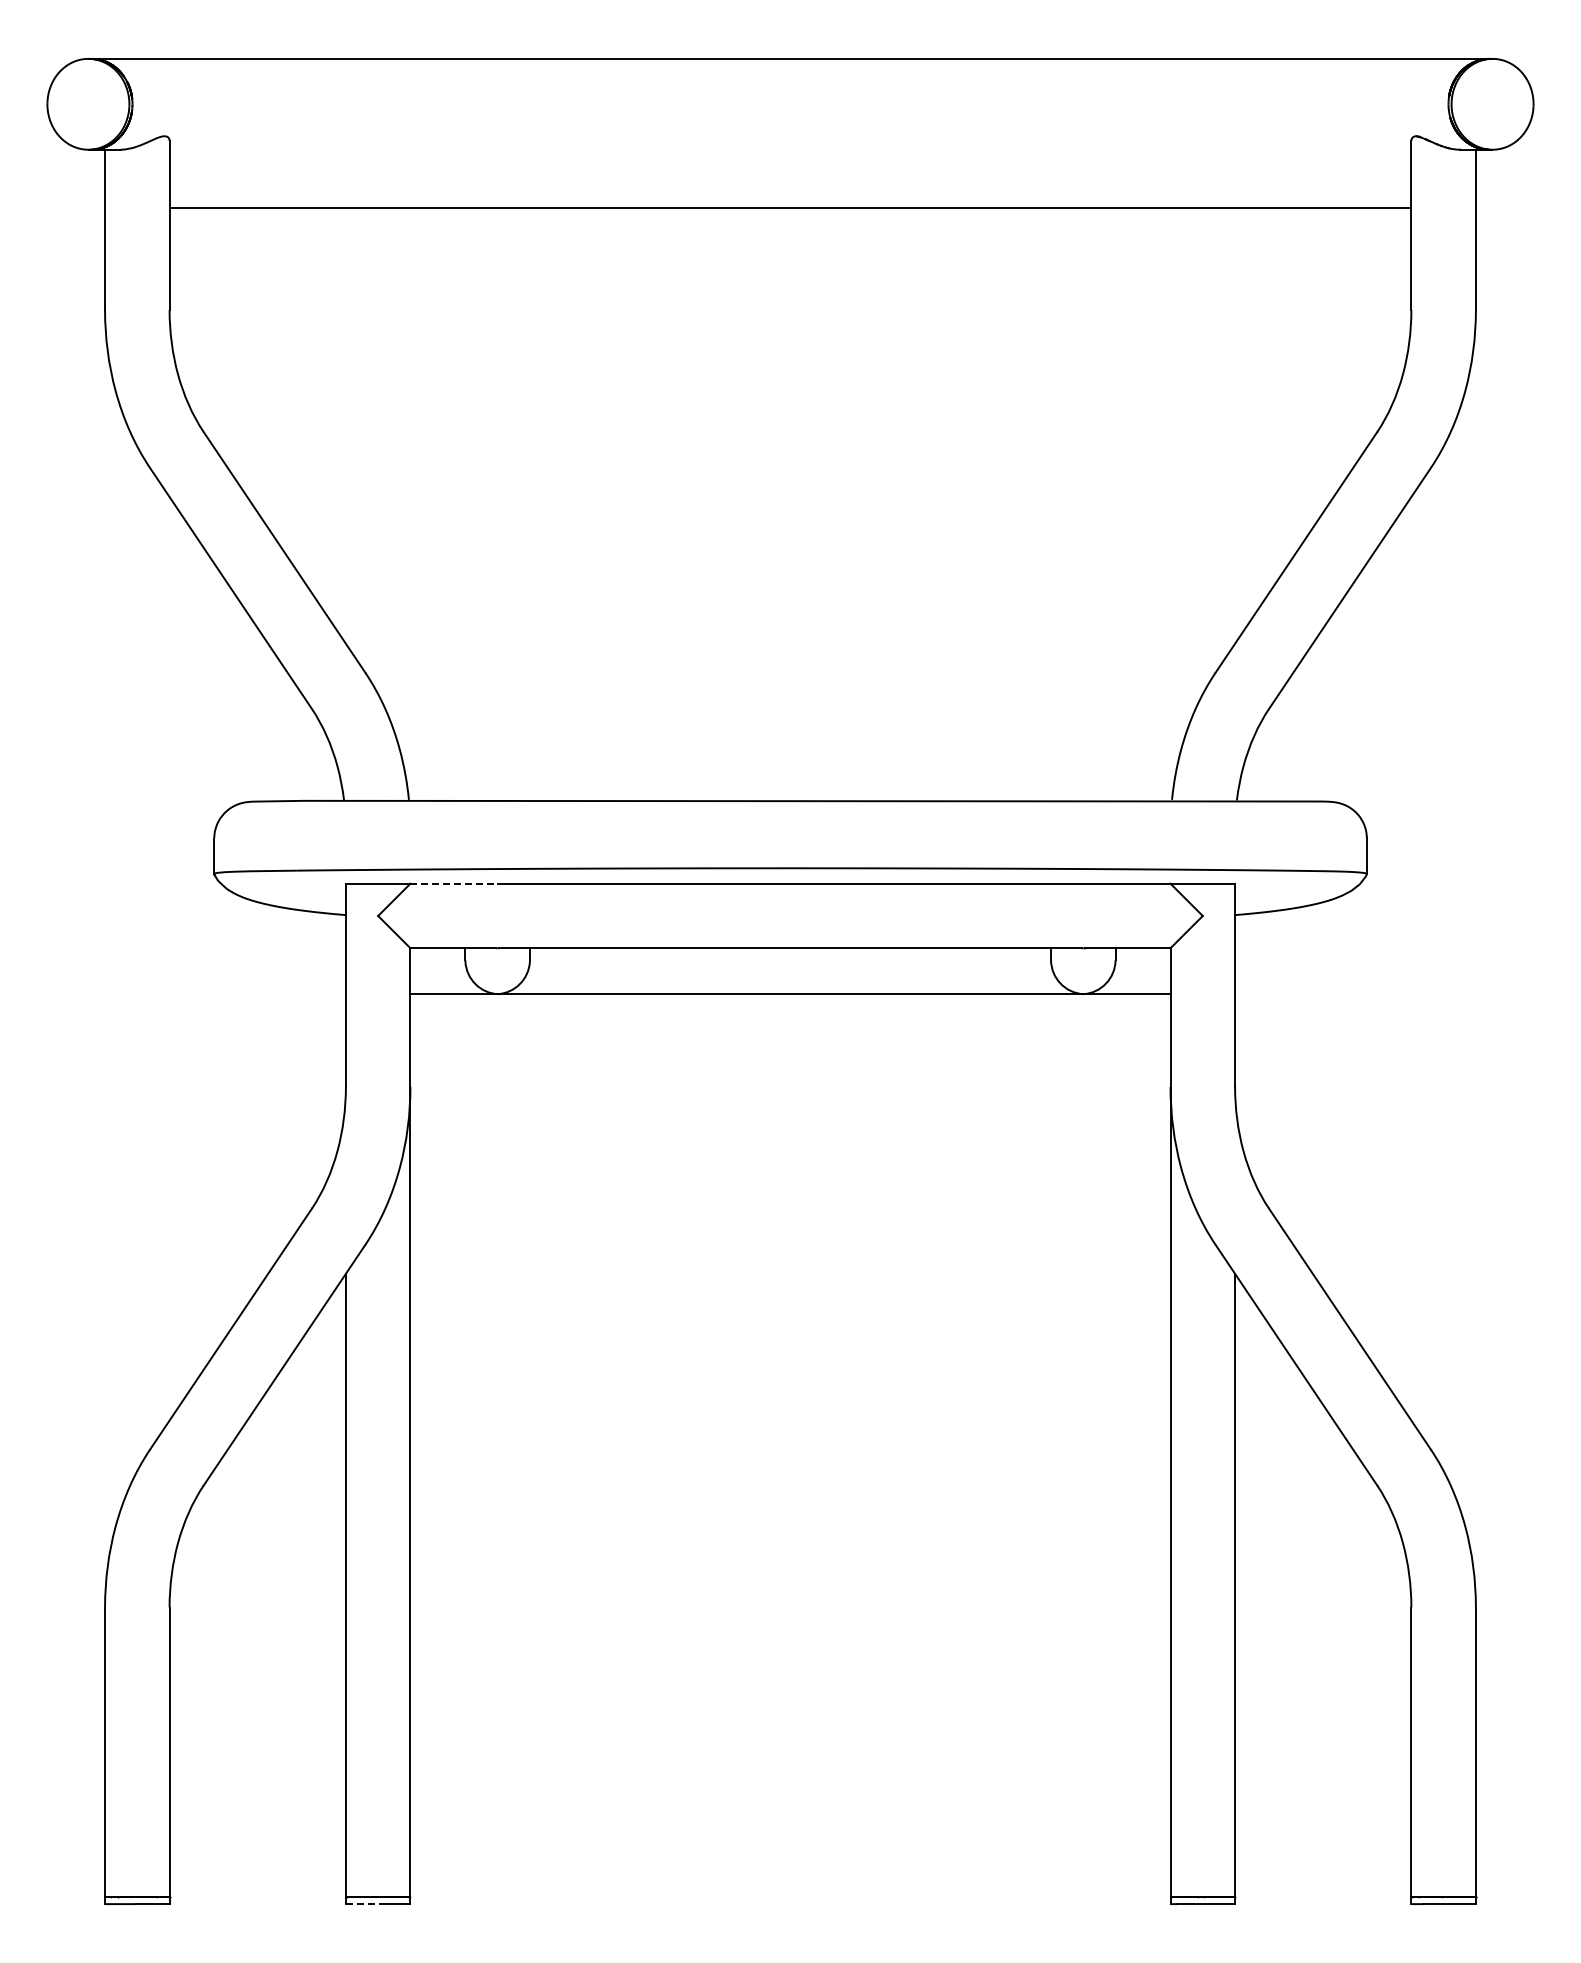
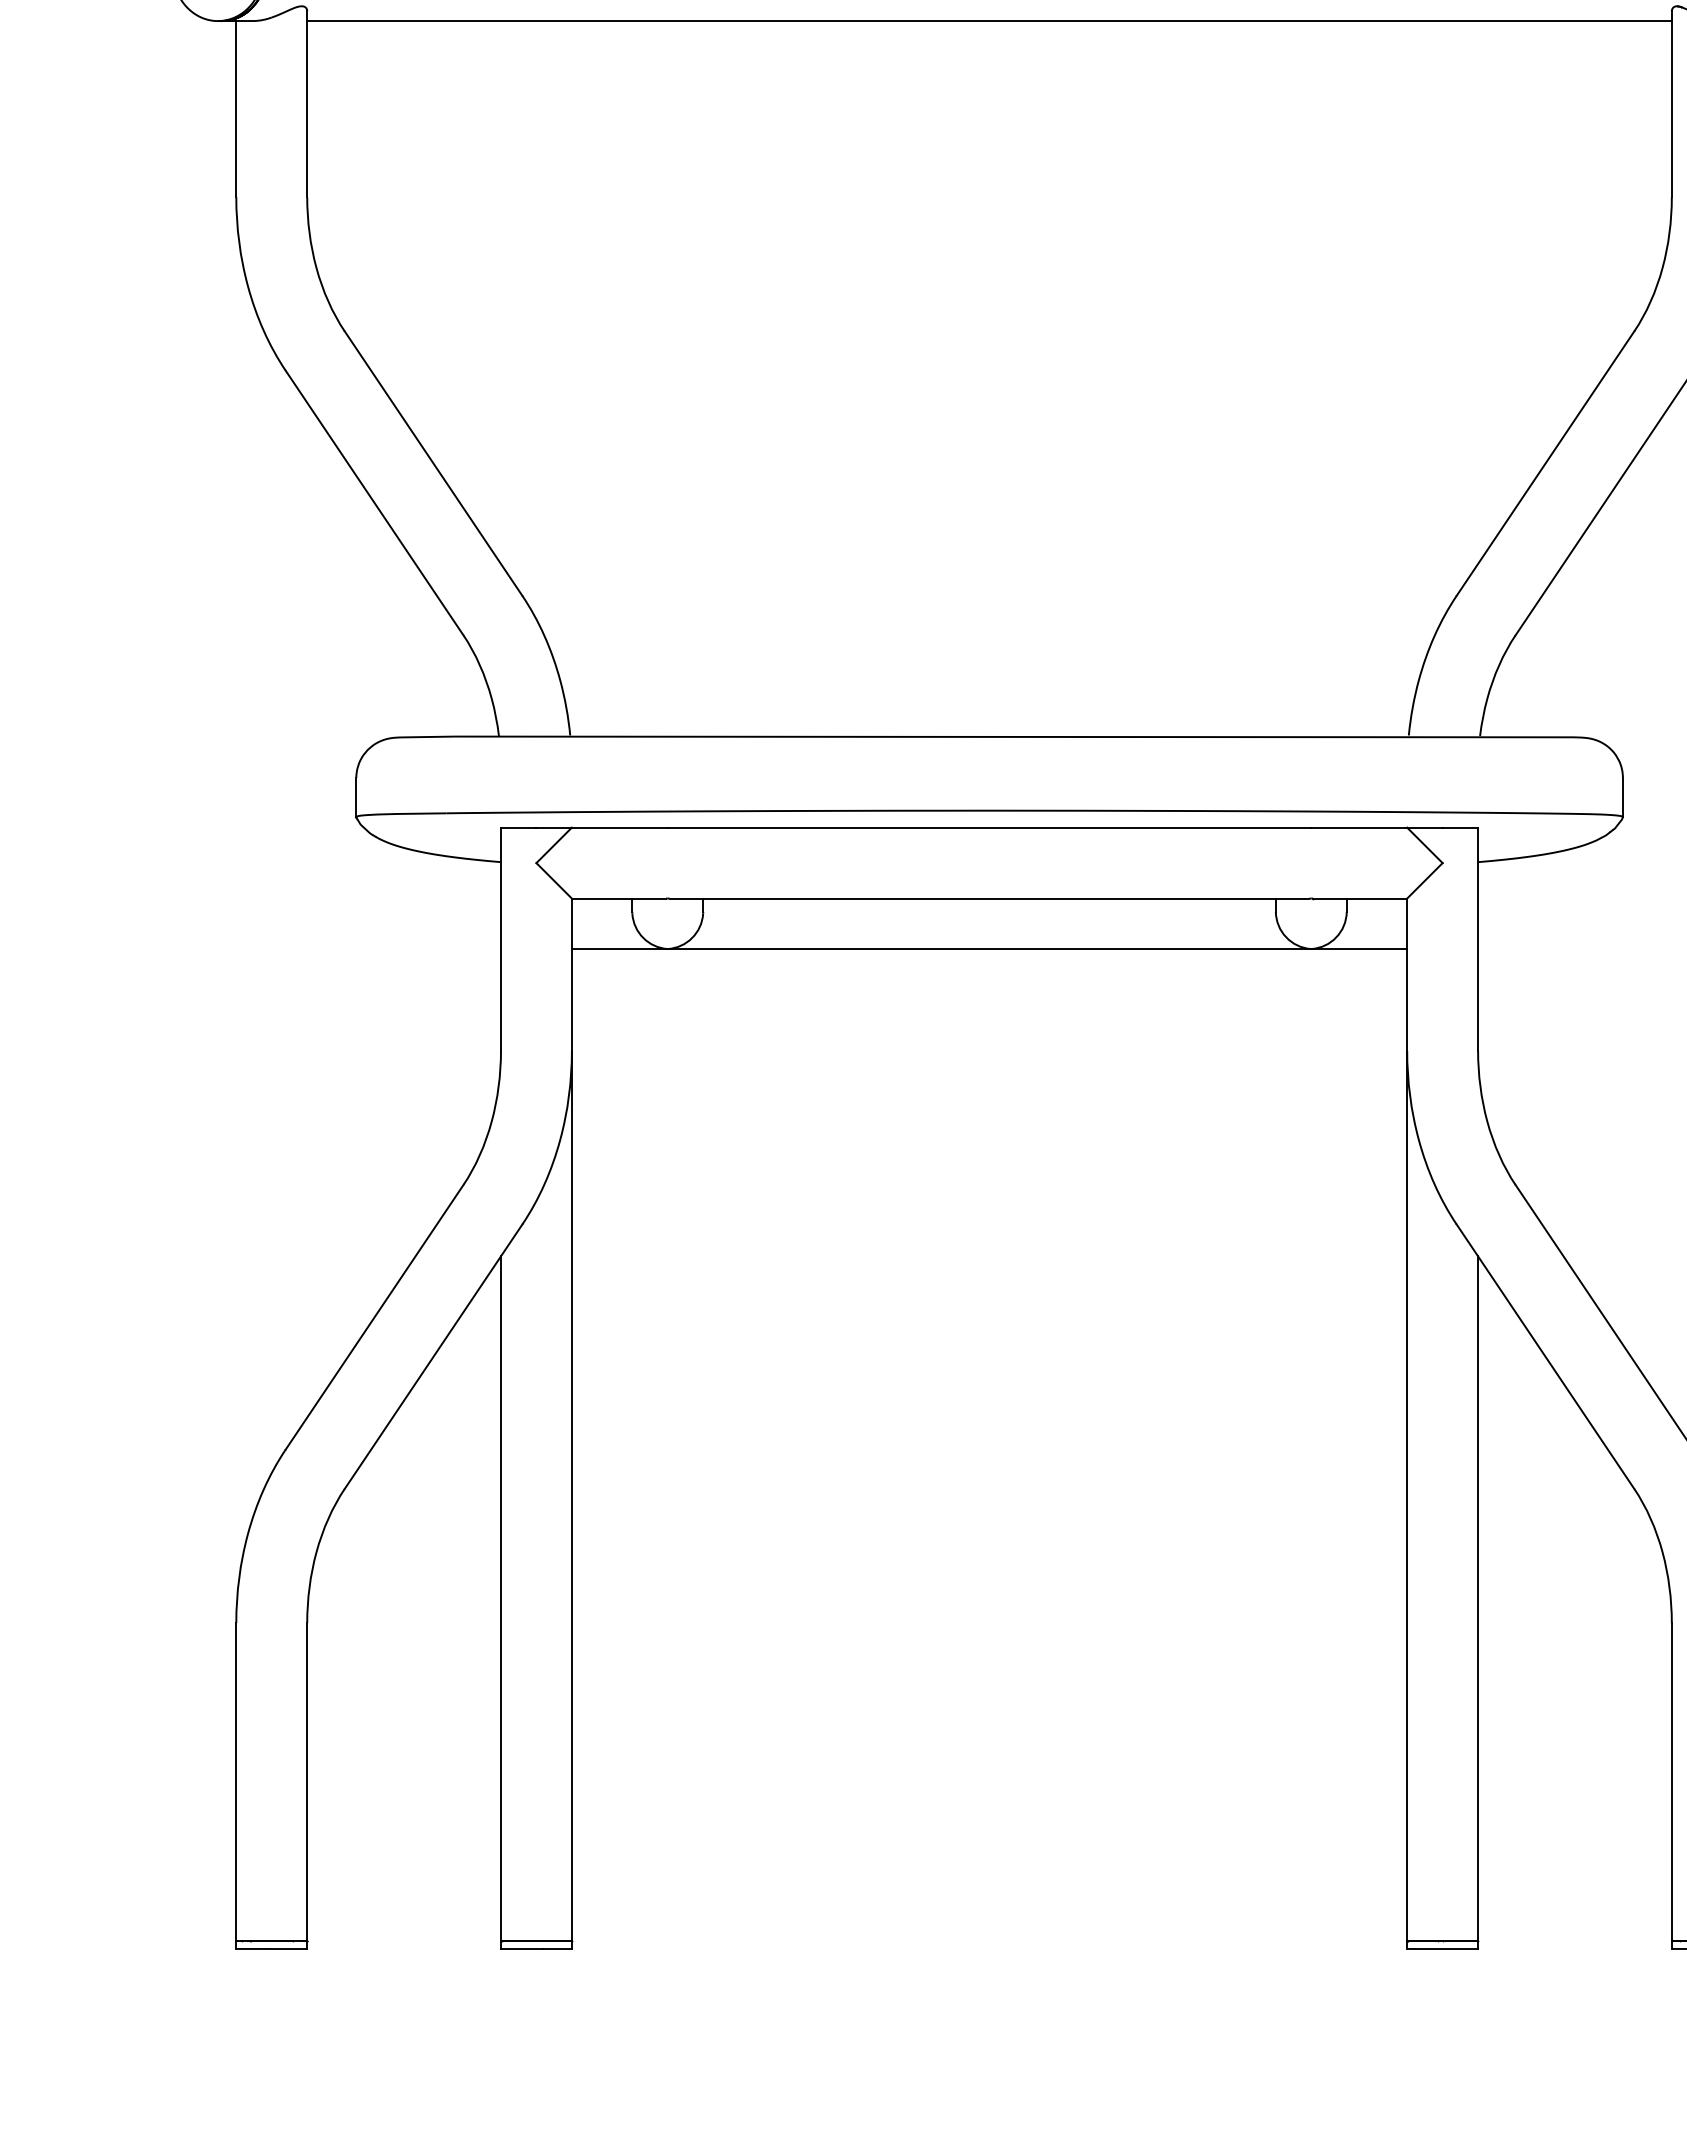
line: (790, 207) -> (989, 20), moved
line: (454, 883) -> (620, 827), dashed -> solid
line: (365, 1904) -> (522, 1949), dashed -> solid

